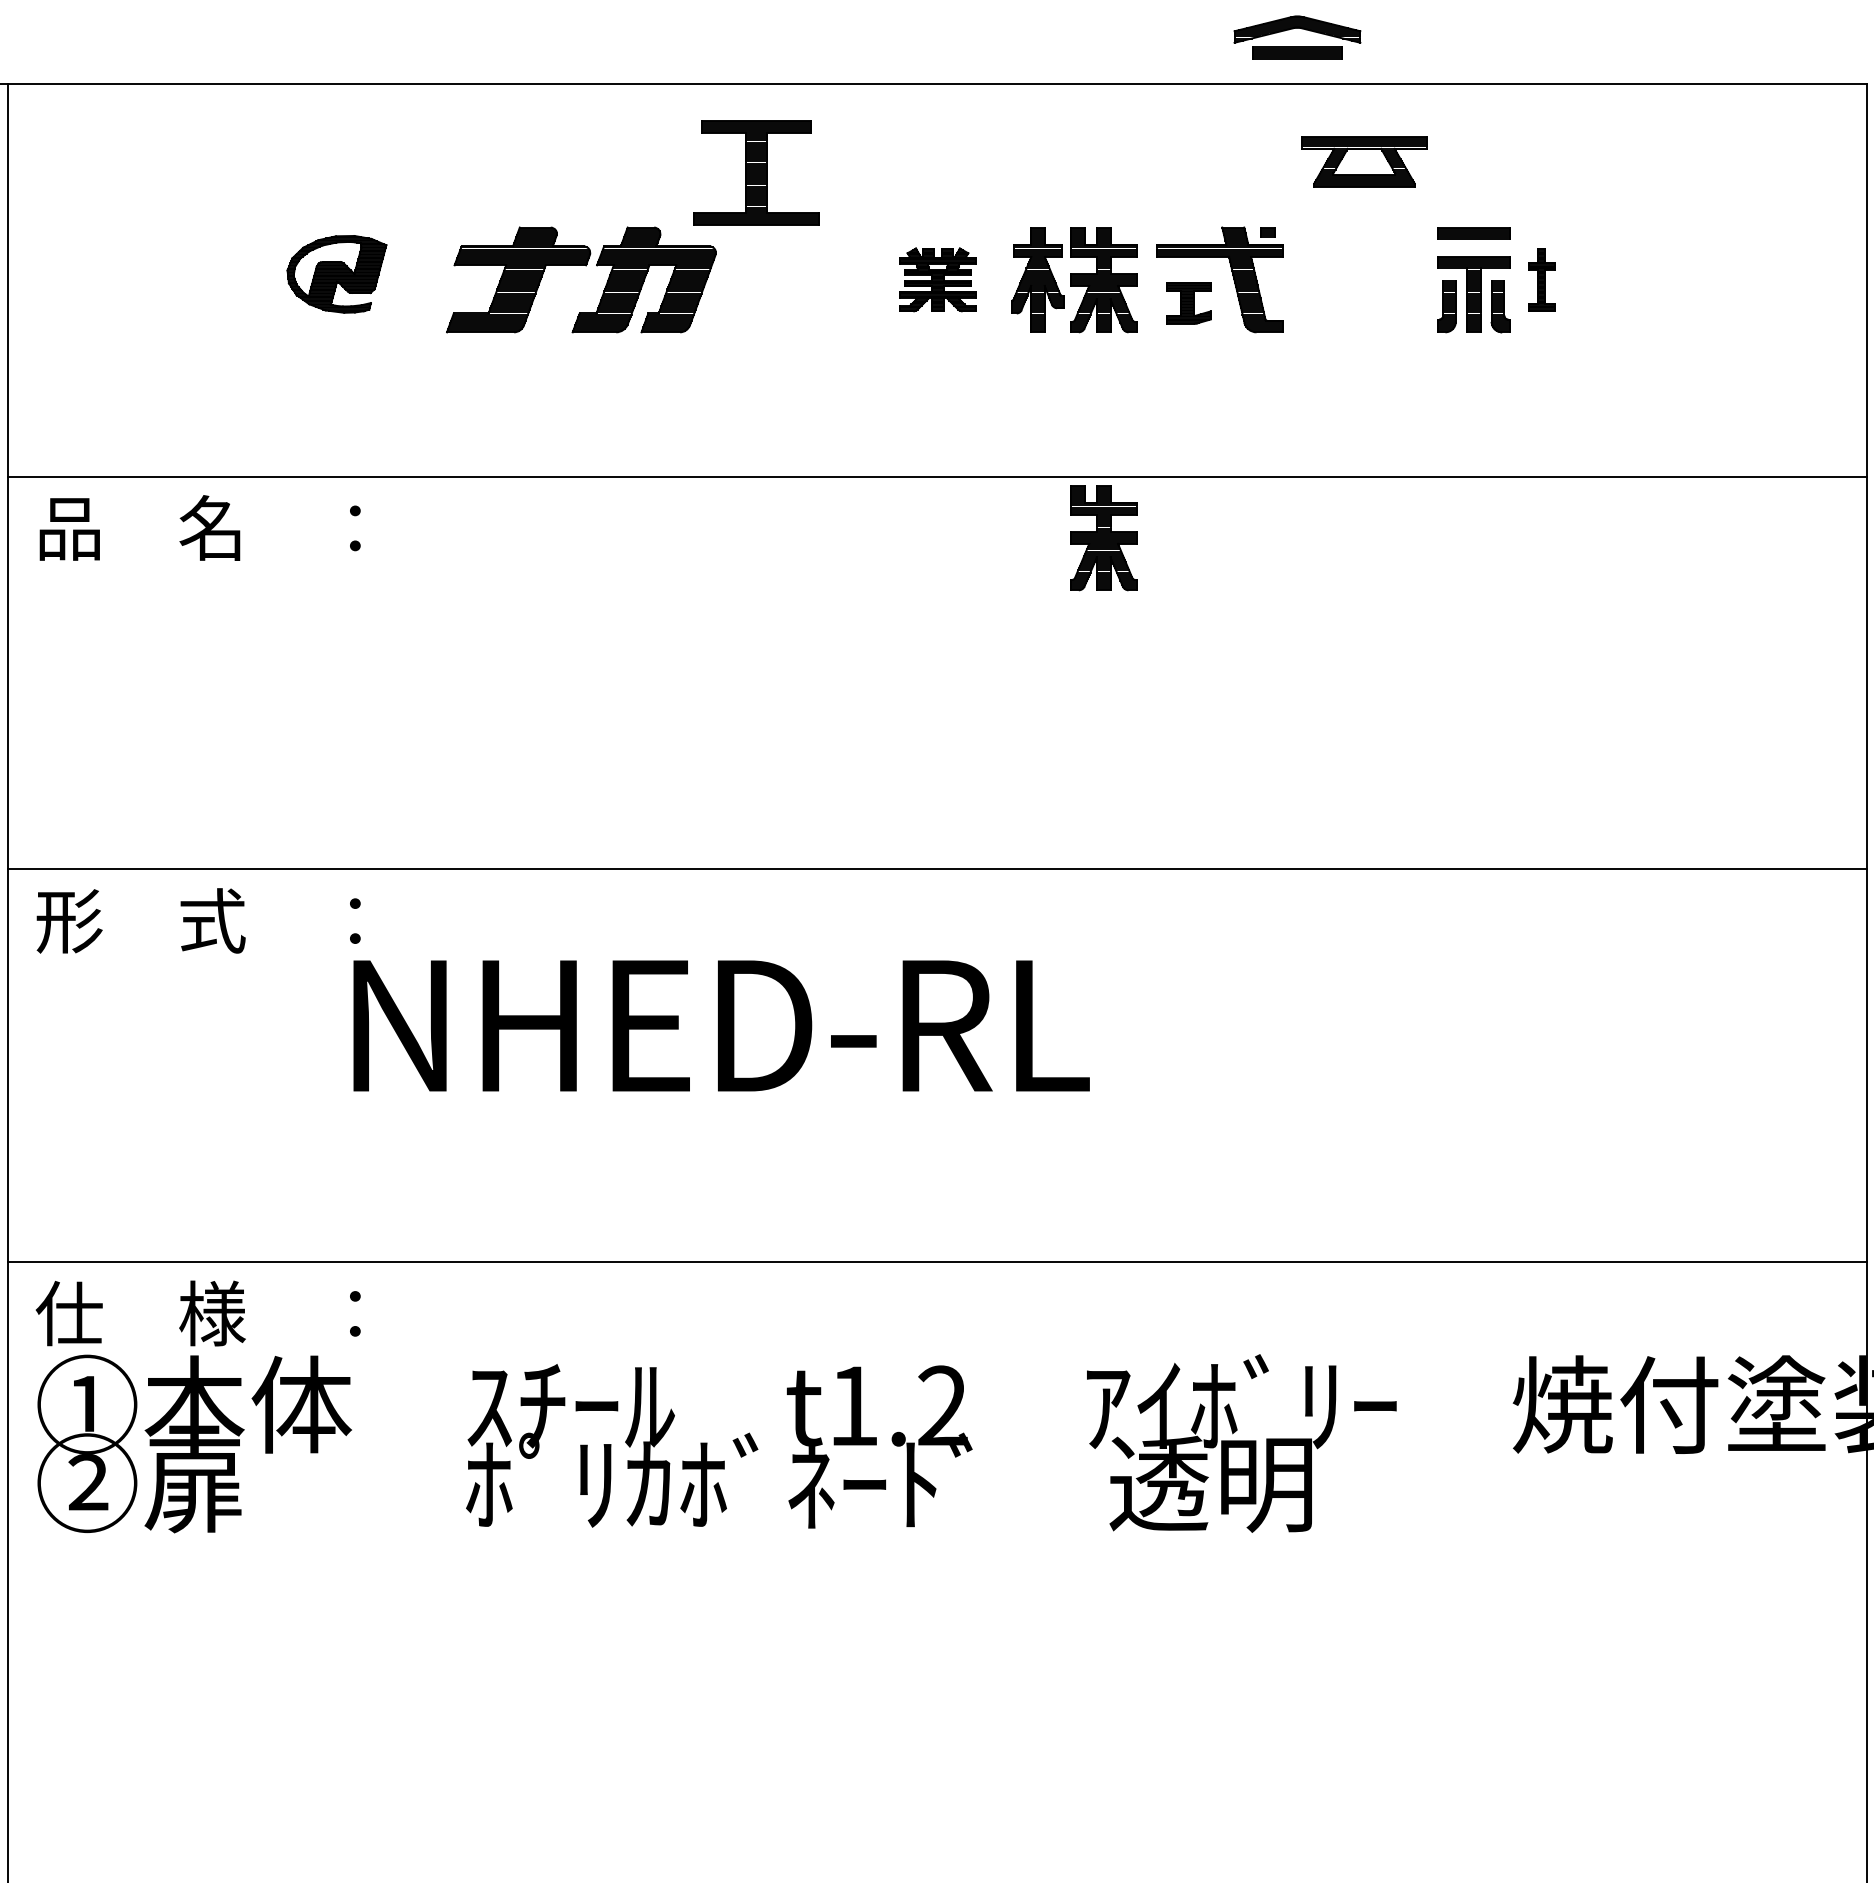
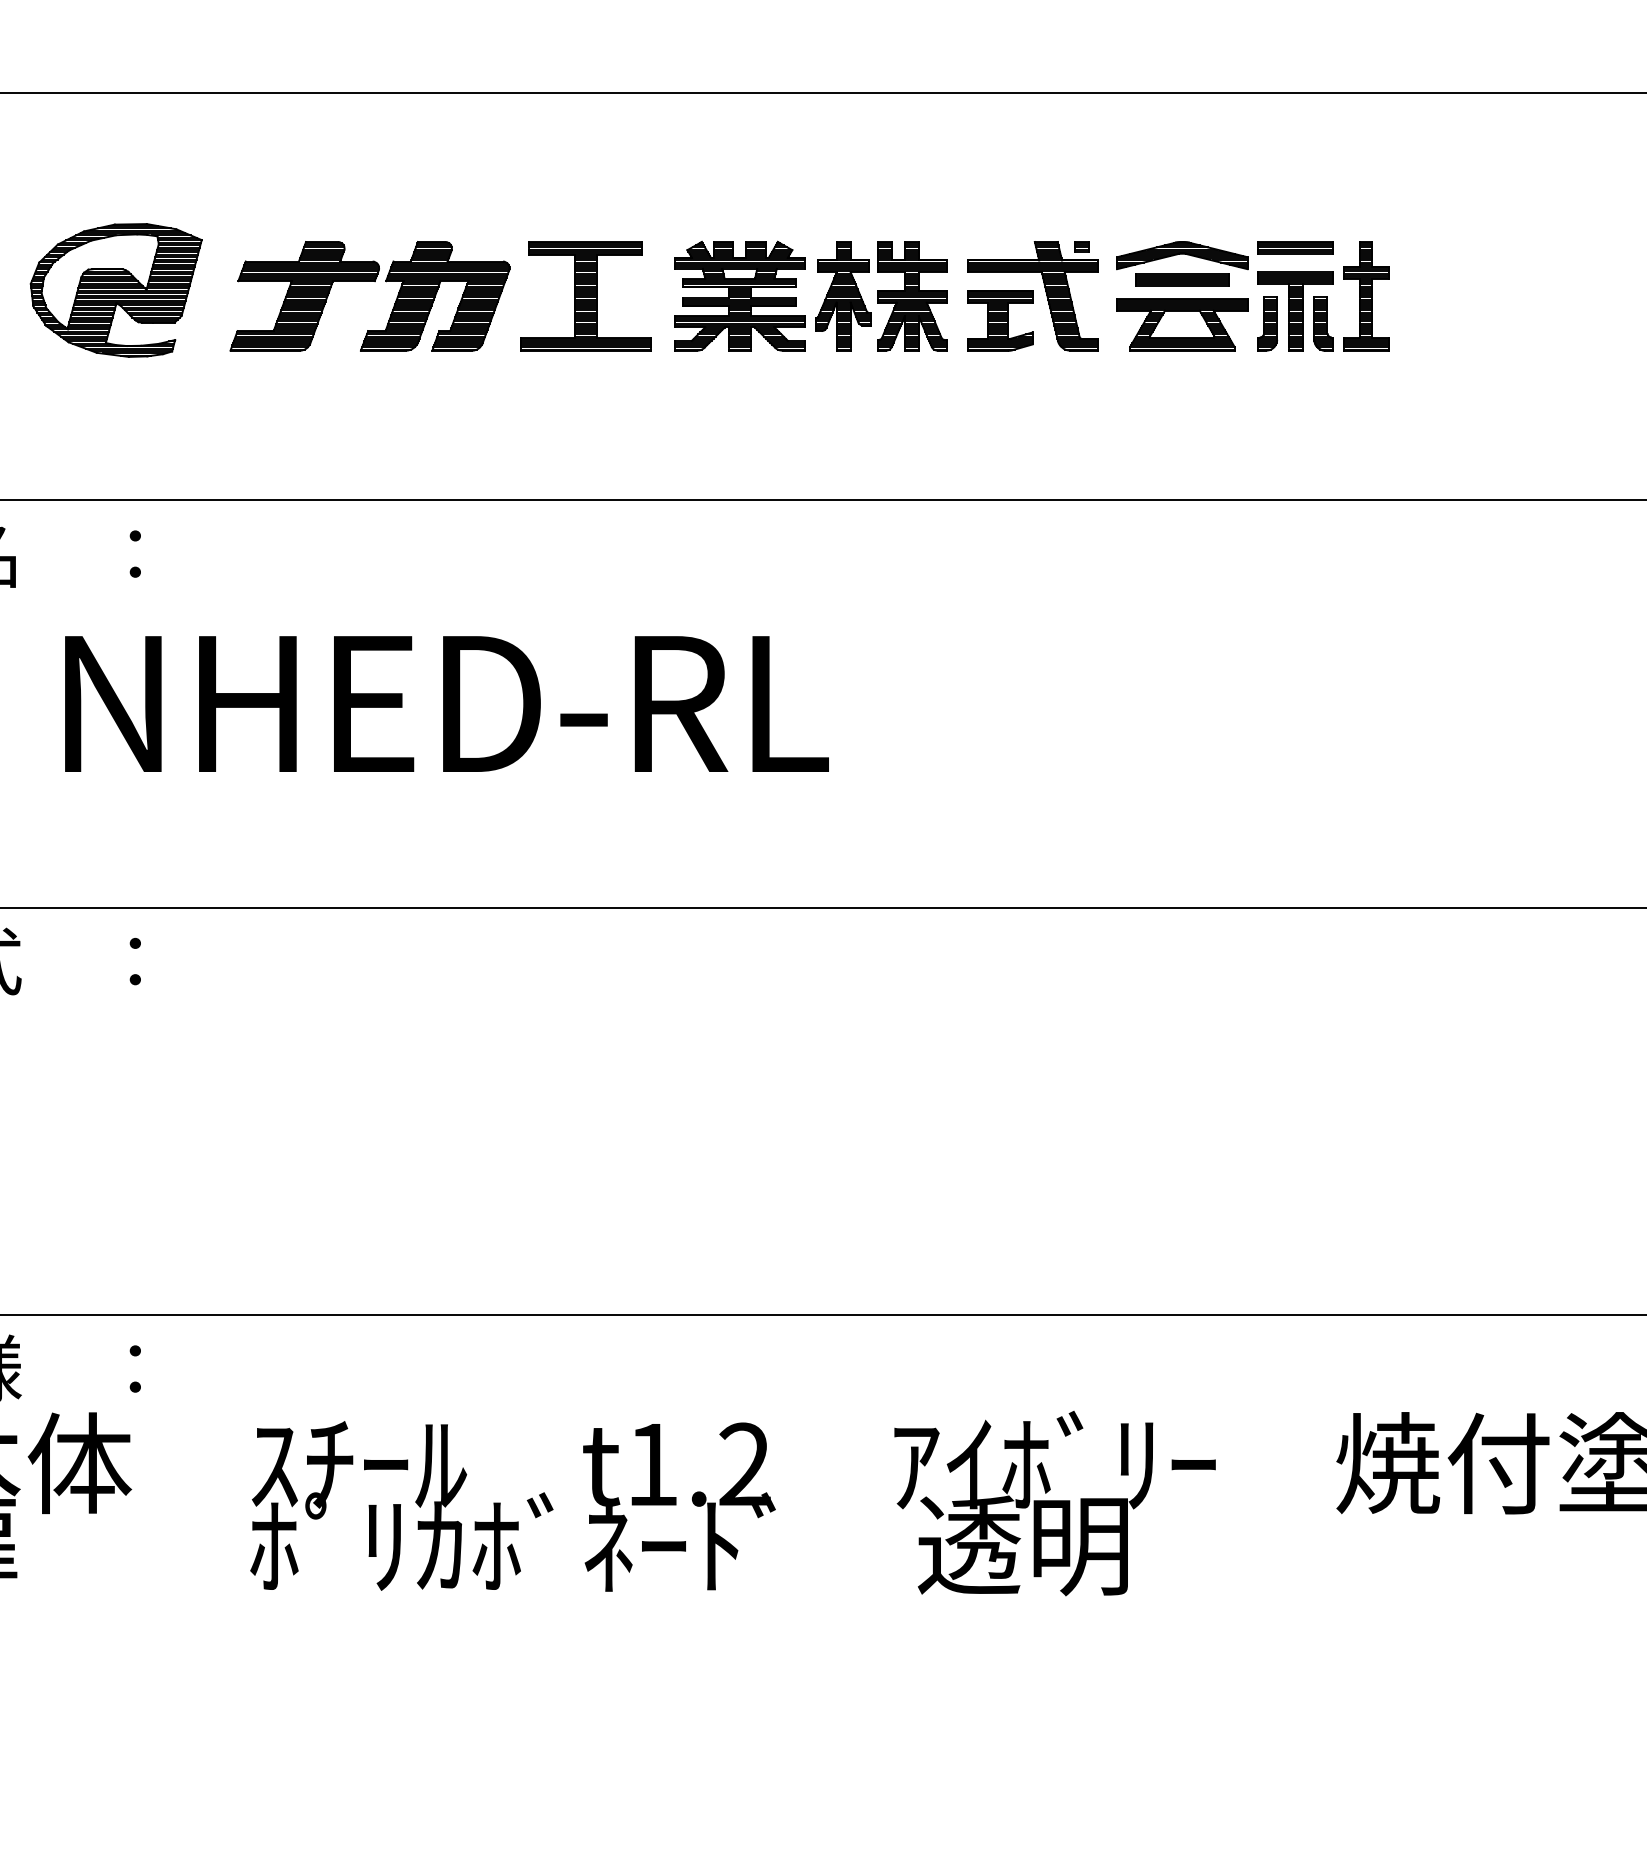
part: (1293, 29) -> (1178, 255), moved
part: (1364, 161) -> (1182, 323), moved
part: (756, 172) -> (585, 295), moved
part: (336, 274) -> (115, 290), size x1.67
part: (937, 279) -> (739, 295), size x1.67
part: (1541, 279) -> (1366, 295), size x1.67
part: (1188, 303) -> (999, 320), size x1.43
part: (1103, 538) -> (911, 564), removed
text: (721, 1025) -> (446, 703), moved

